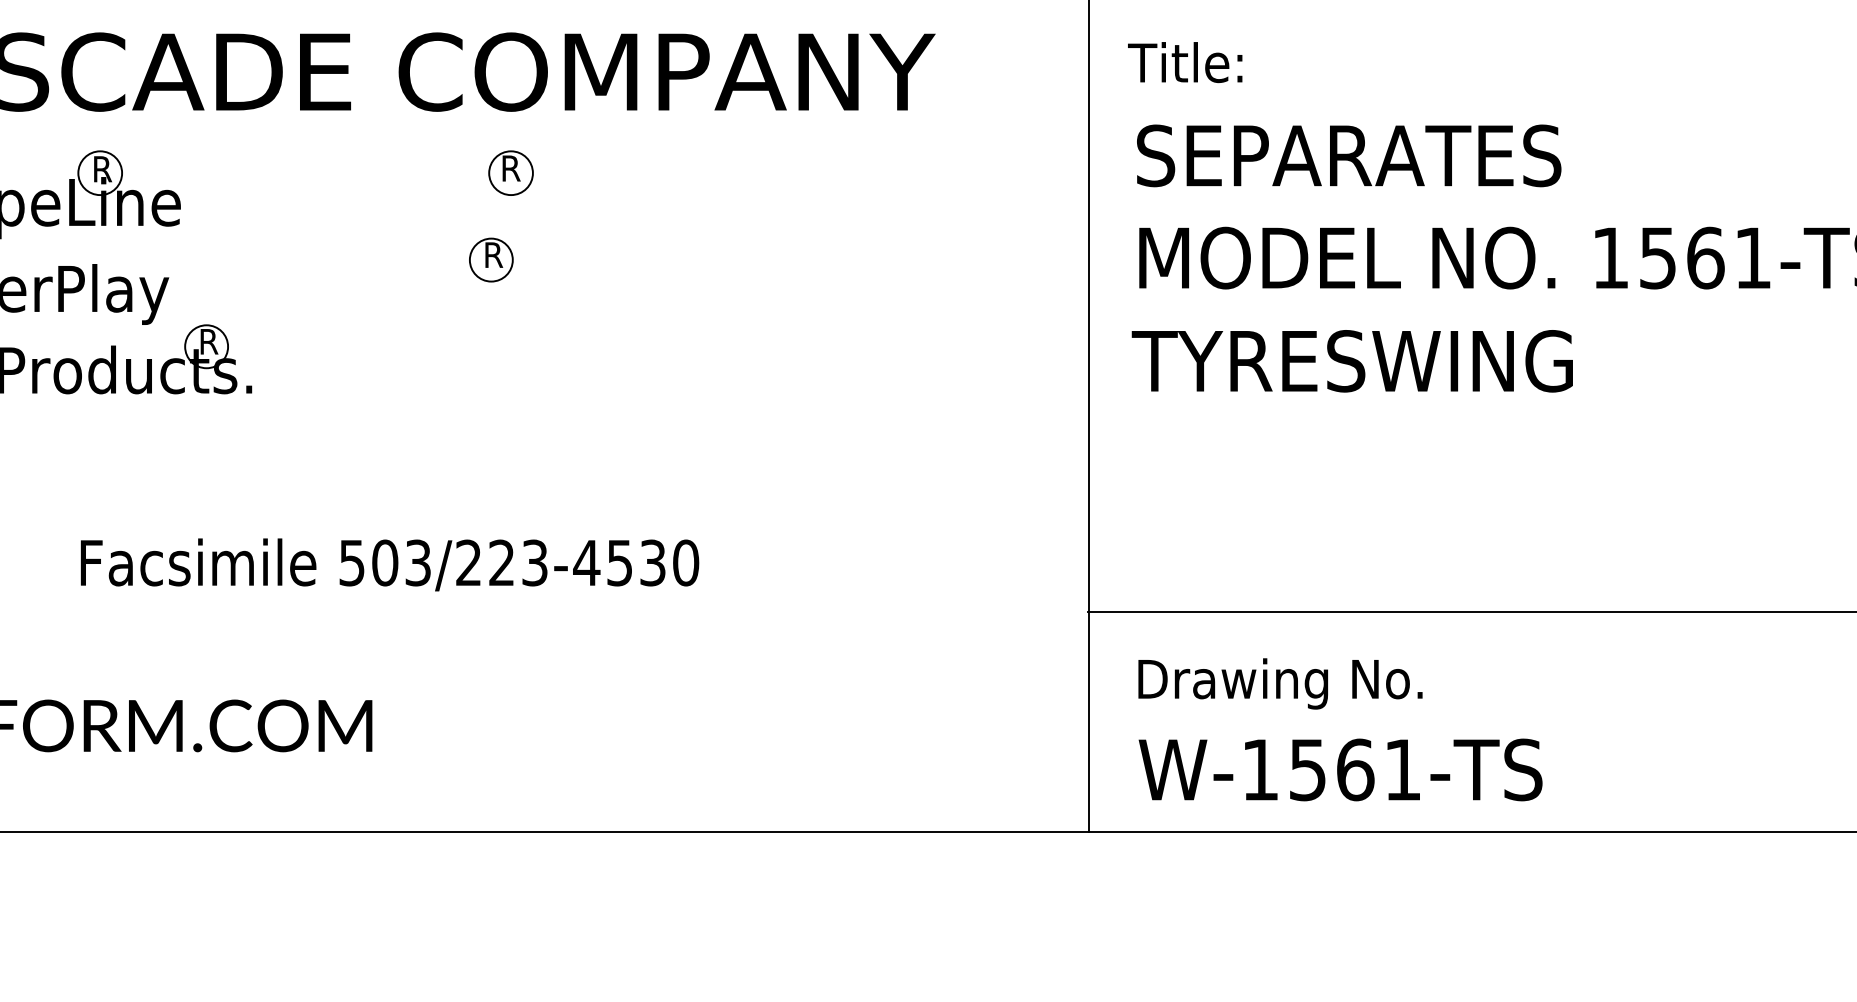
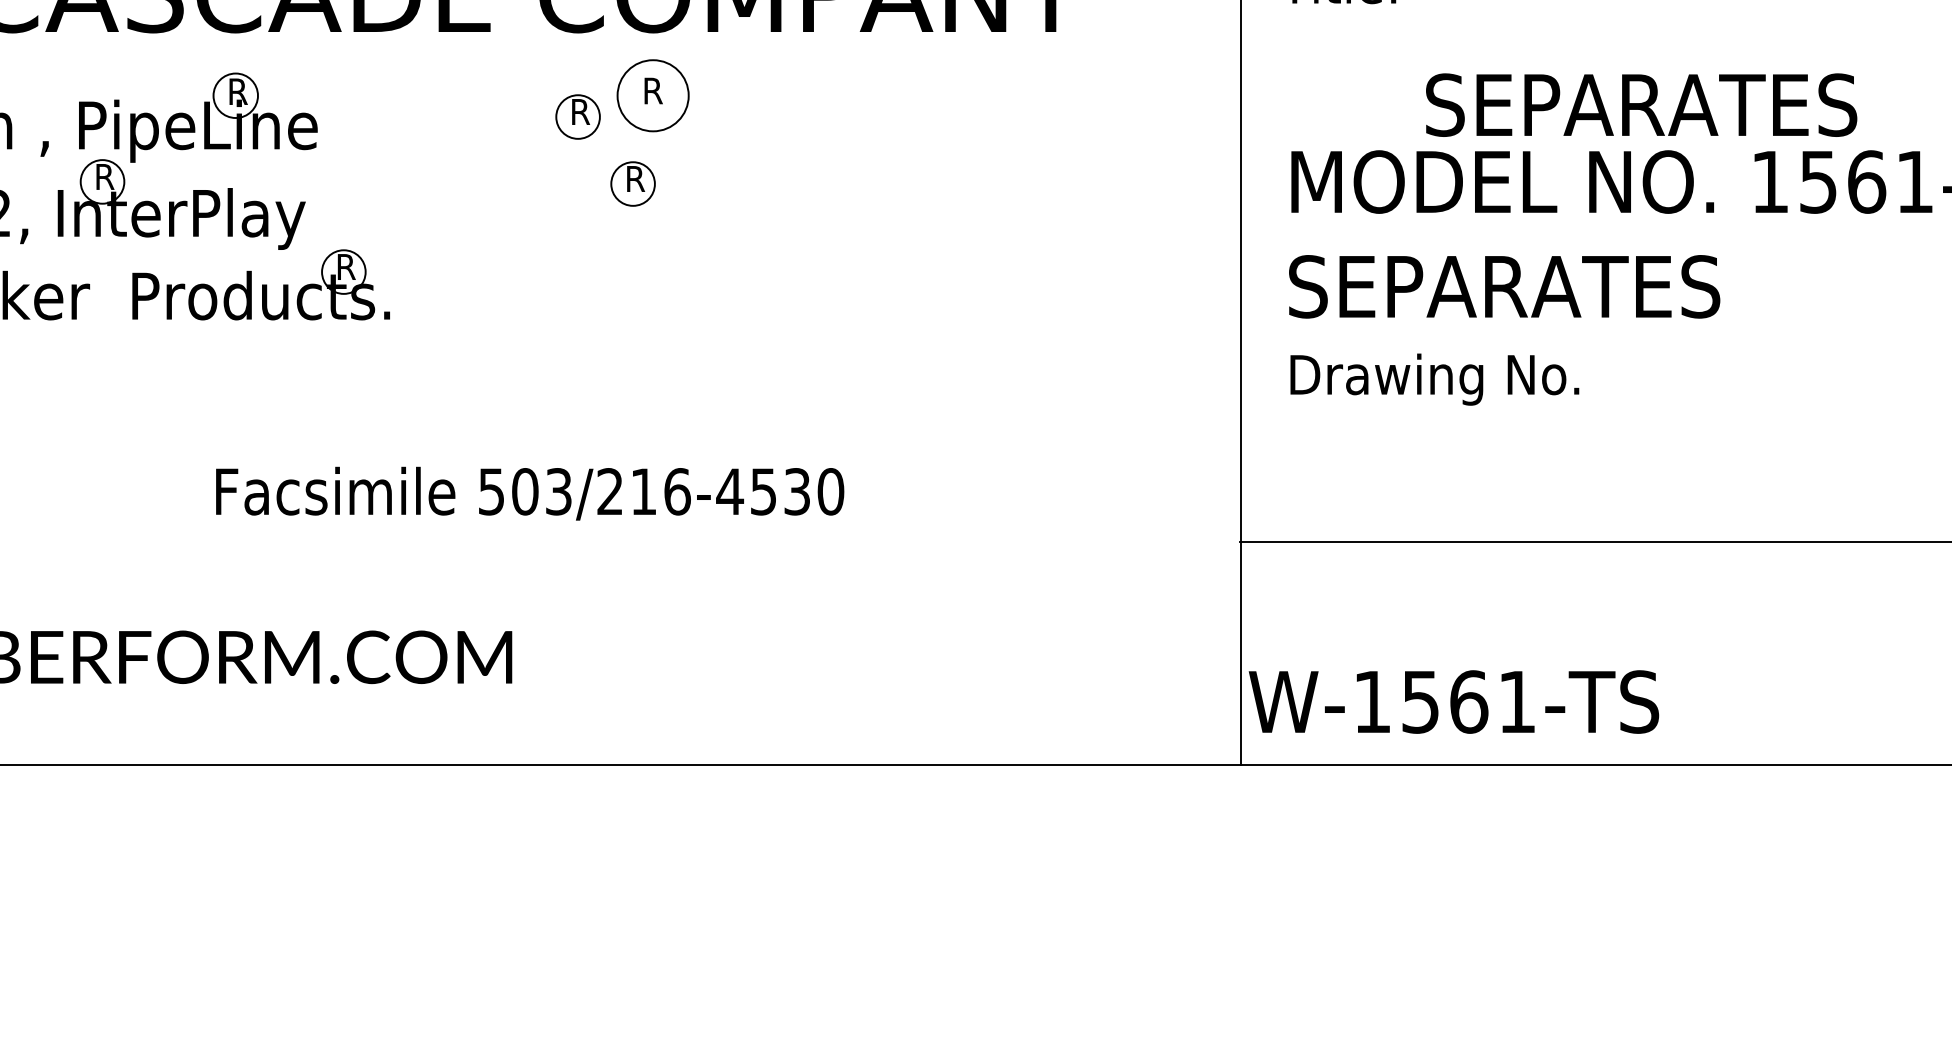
text: (1349, 155) -> (1641, 104), moved
circle: (510, 172) -> (652, 95), size x1.6
part: (436, 193) -> (577, 116), added
text: (1352, 360) -> (1507, 286), TYRESWING -> SEPARATES
text: (518, 562) -> (660, 491), 503/223-4530 -> 503/216-4530
text: (1280, 683) -> (1434, 379), moved
text: (1340, 769) -> (1453, 701), moved

